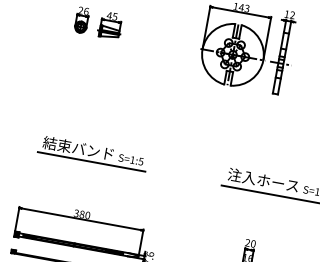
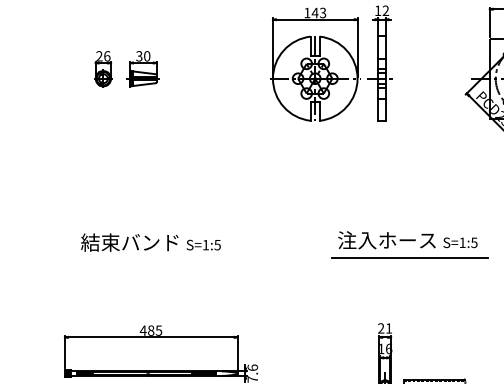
text: (111, 16) -> (142, 56), 45 -> 30
line: (91, 161) -> (150, 257), removed
text: (81, 214) -> (150, 330), 380 -> 485
text: (253, 244) -> (389, 328), 20 -> 21

